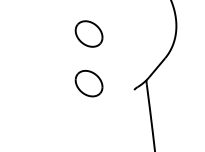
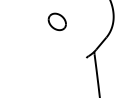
part: (87, 82) -> (56, 53), removed

